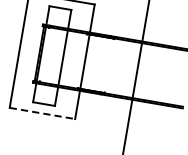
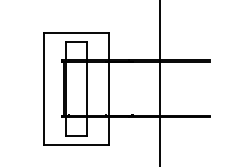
line: (42, 113) -> (76, 145), dashed -> solid

